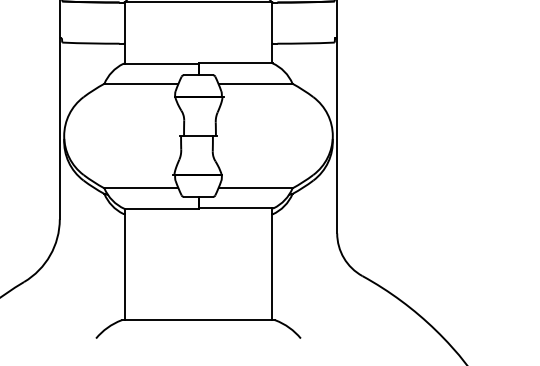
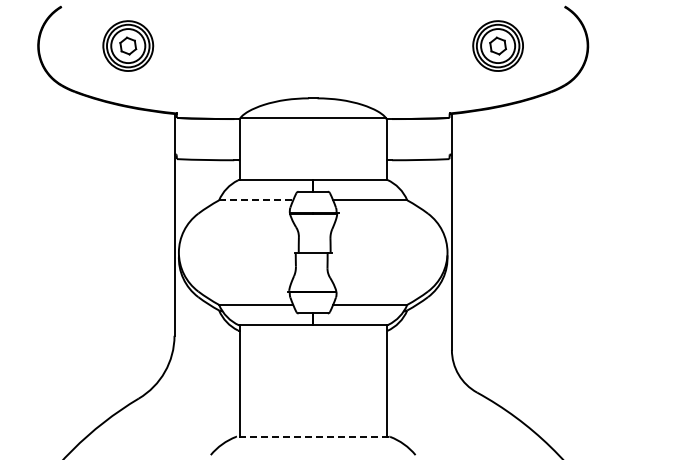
line: (141, 83) -> (256, 200), solid -> dashed
line: (197, 319) -> (312, 436), solid -> dashed

